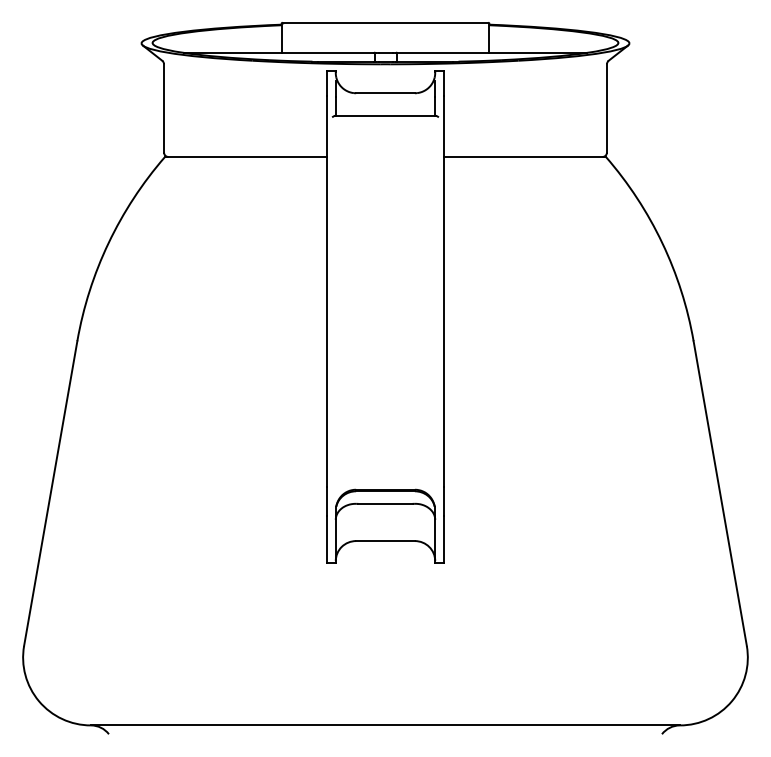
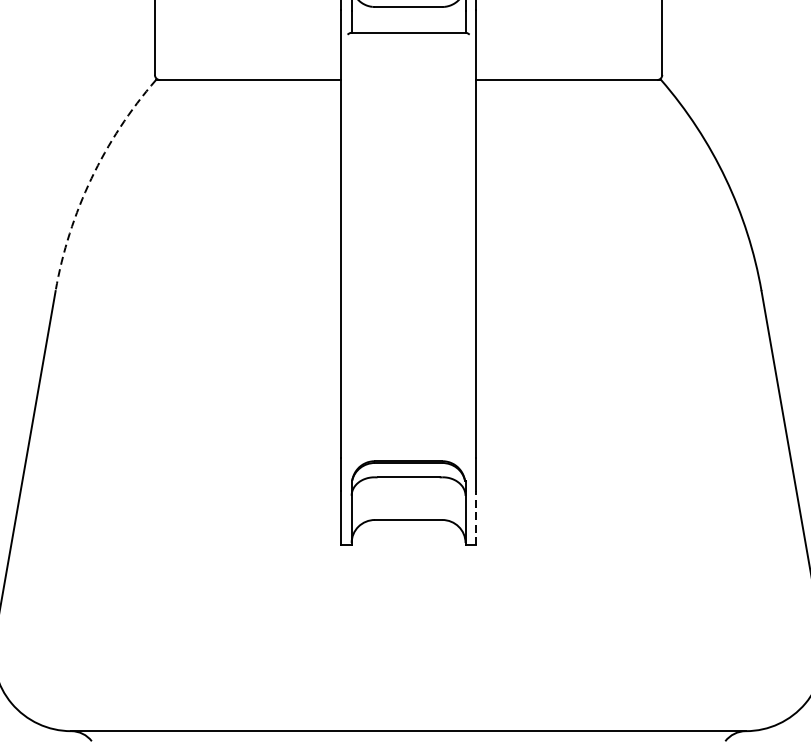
arc: (108, 243) -> (91, 179), solid -> dashed
line: (444, 539) -> (476, 518), solid -> dashed

